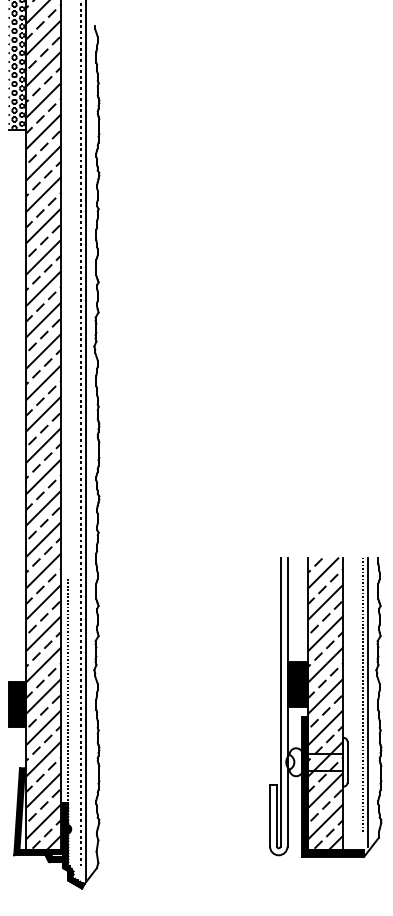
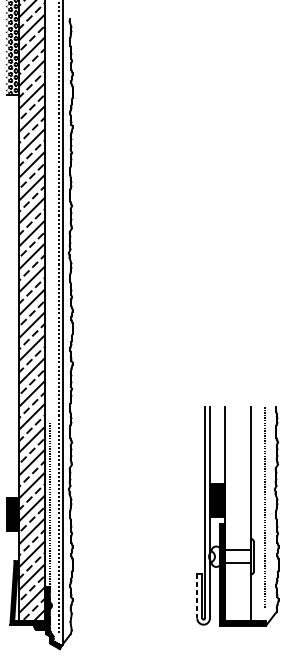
line: (367, 701) -> (268, 512), removed
hatch: (325, 703) -> (237, 513), removed
line: (270, 816) -> (197, 596), solid -> dashed

